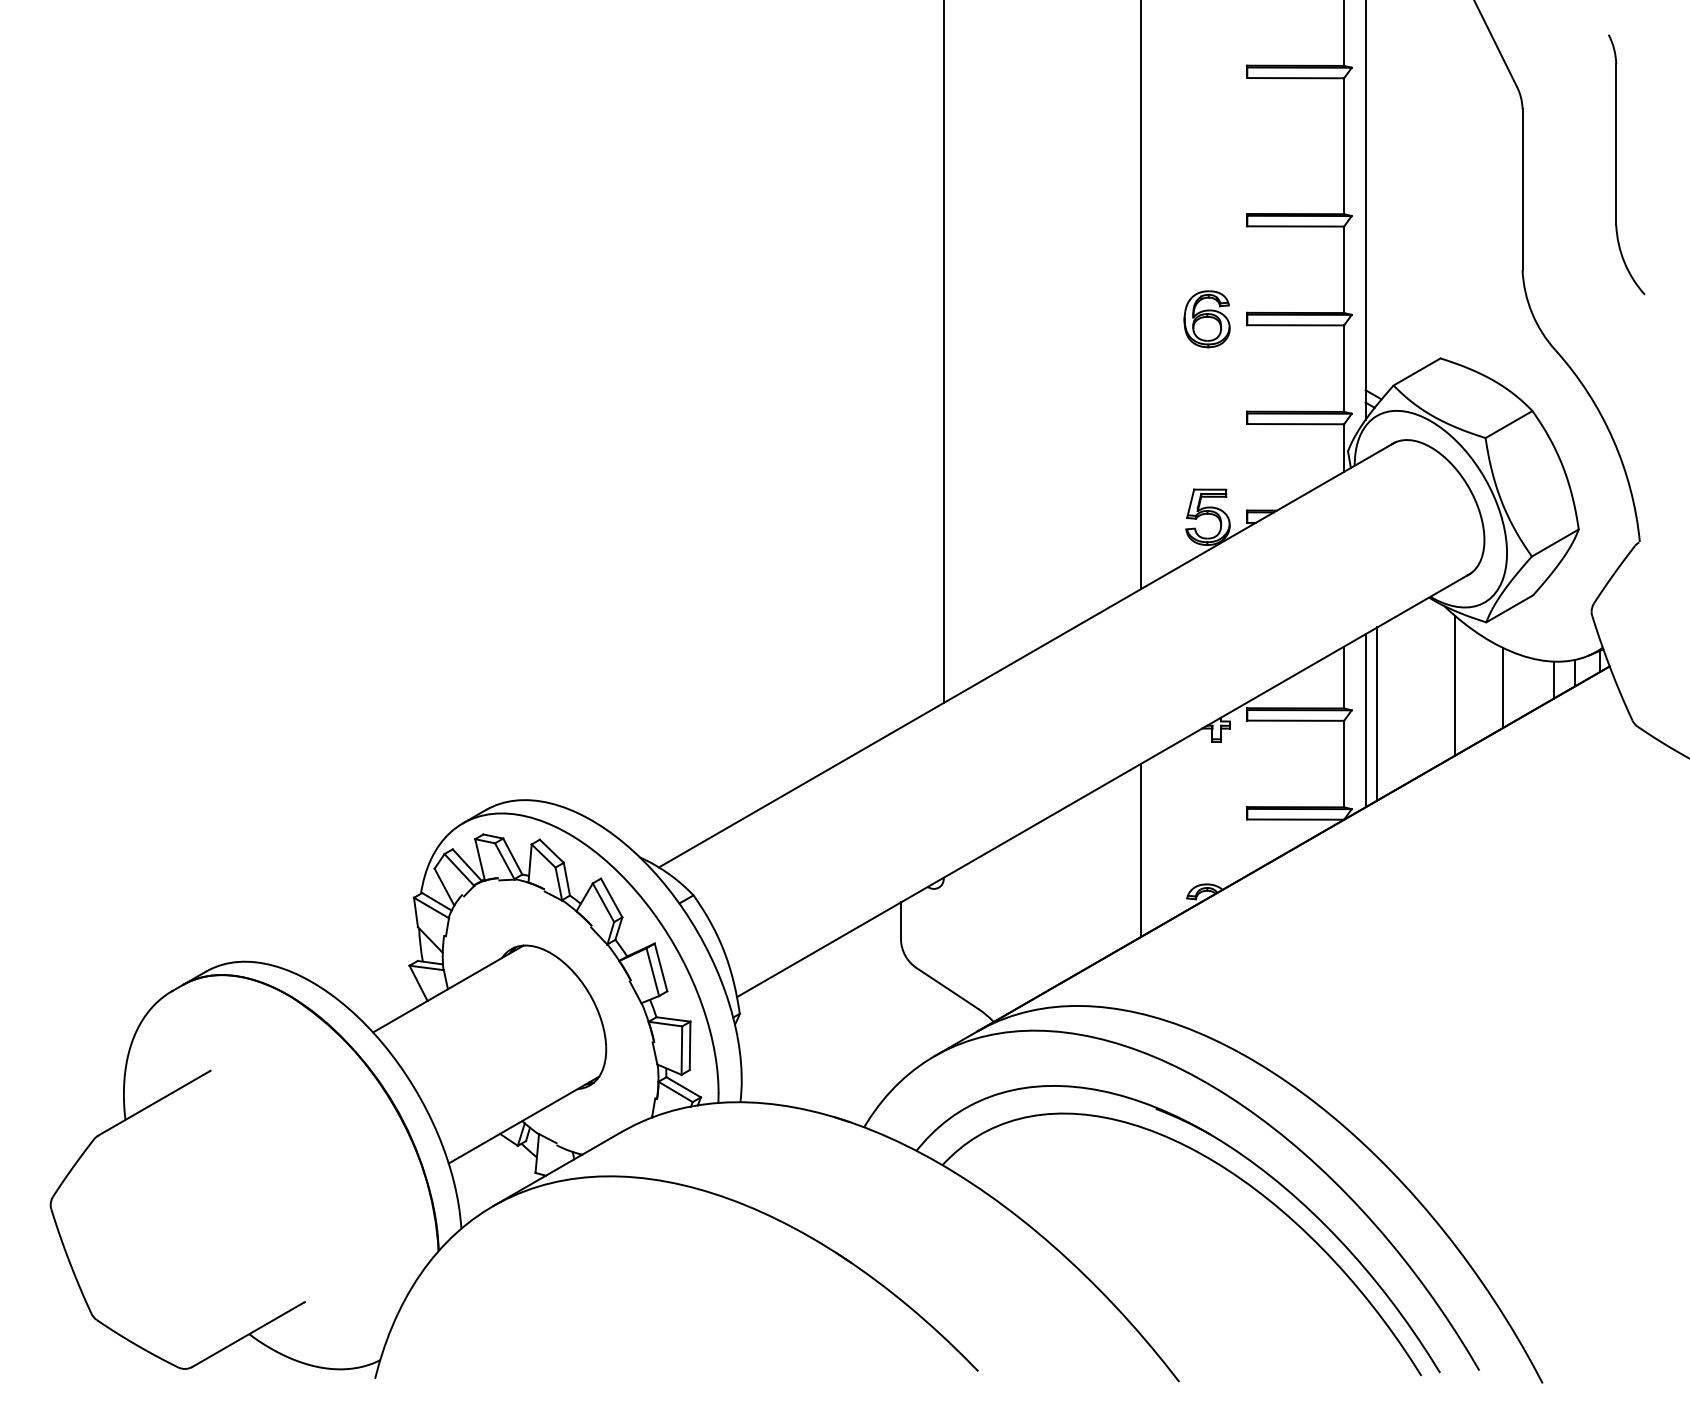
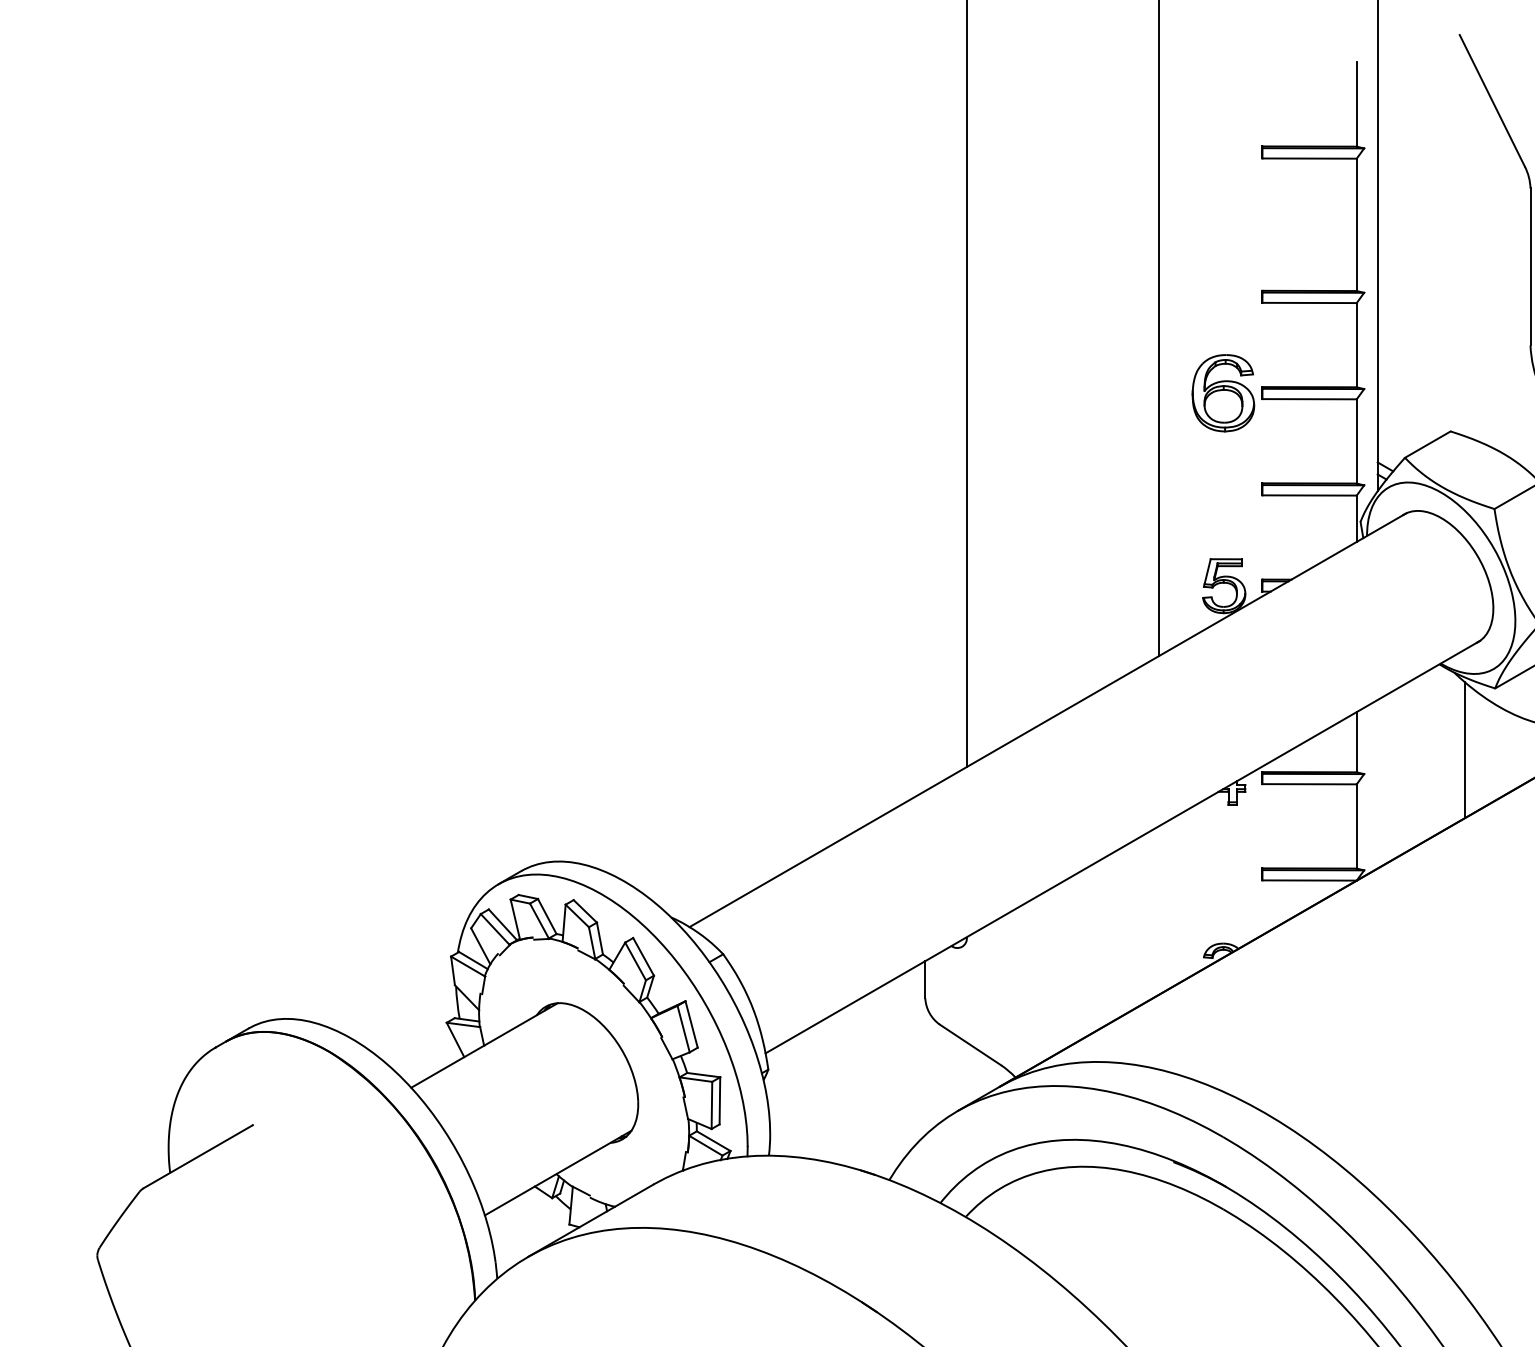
part: (1206, 319) -> (1222, 393), size x1.4
line: (1503, 687) -> (1511, 751), removed
line: (1377, 713) -> (1389, 777), removed
line: (1365, 720) -> (1377, 784), removed
line: (1140, 850) -> (1158, 910), removed

